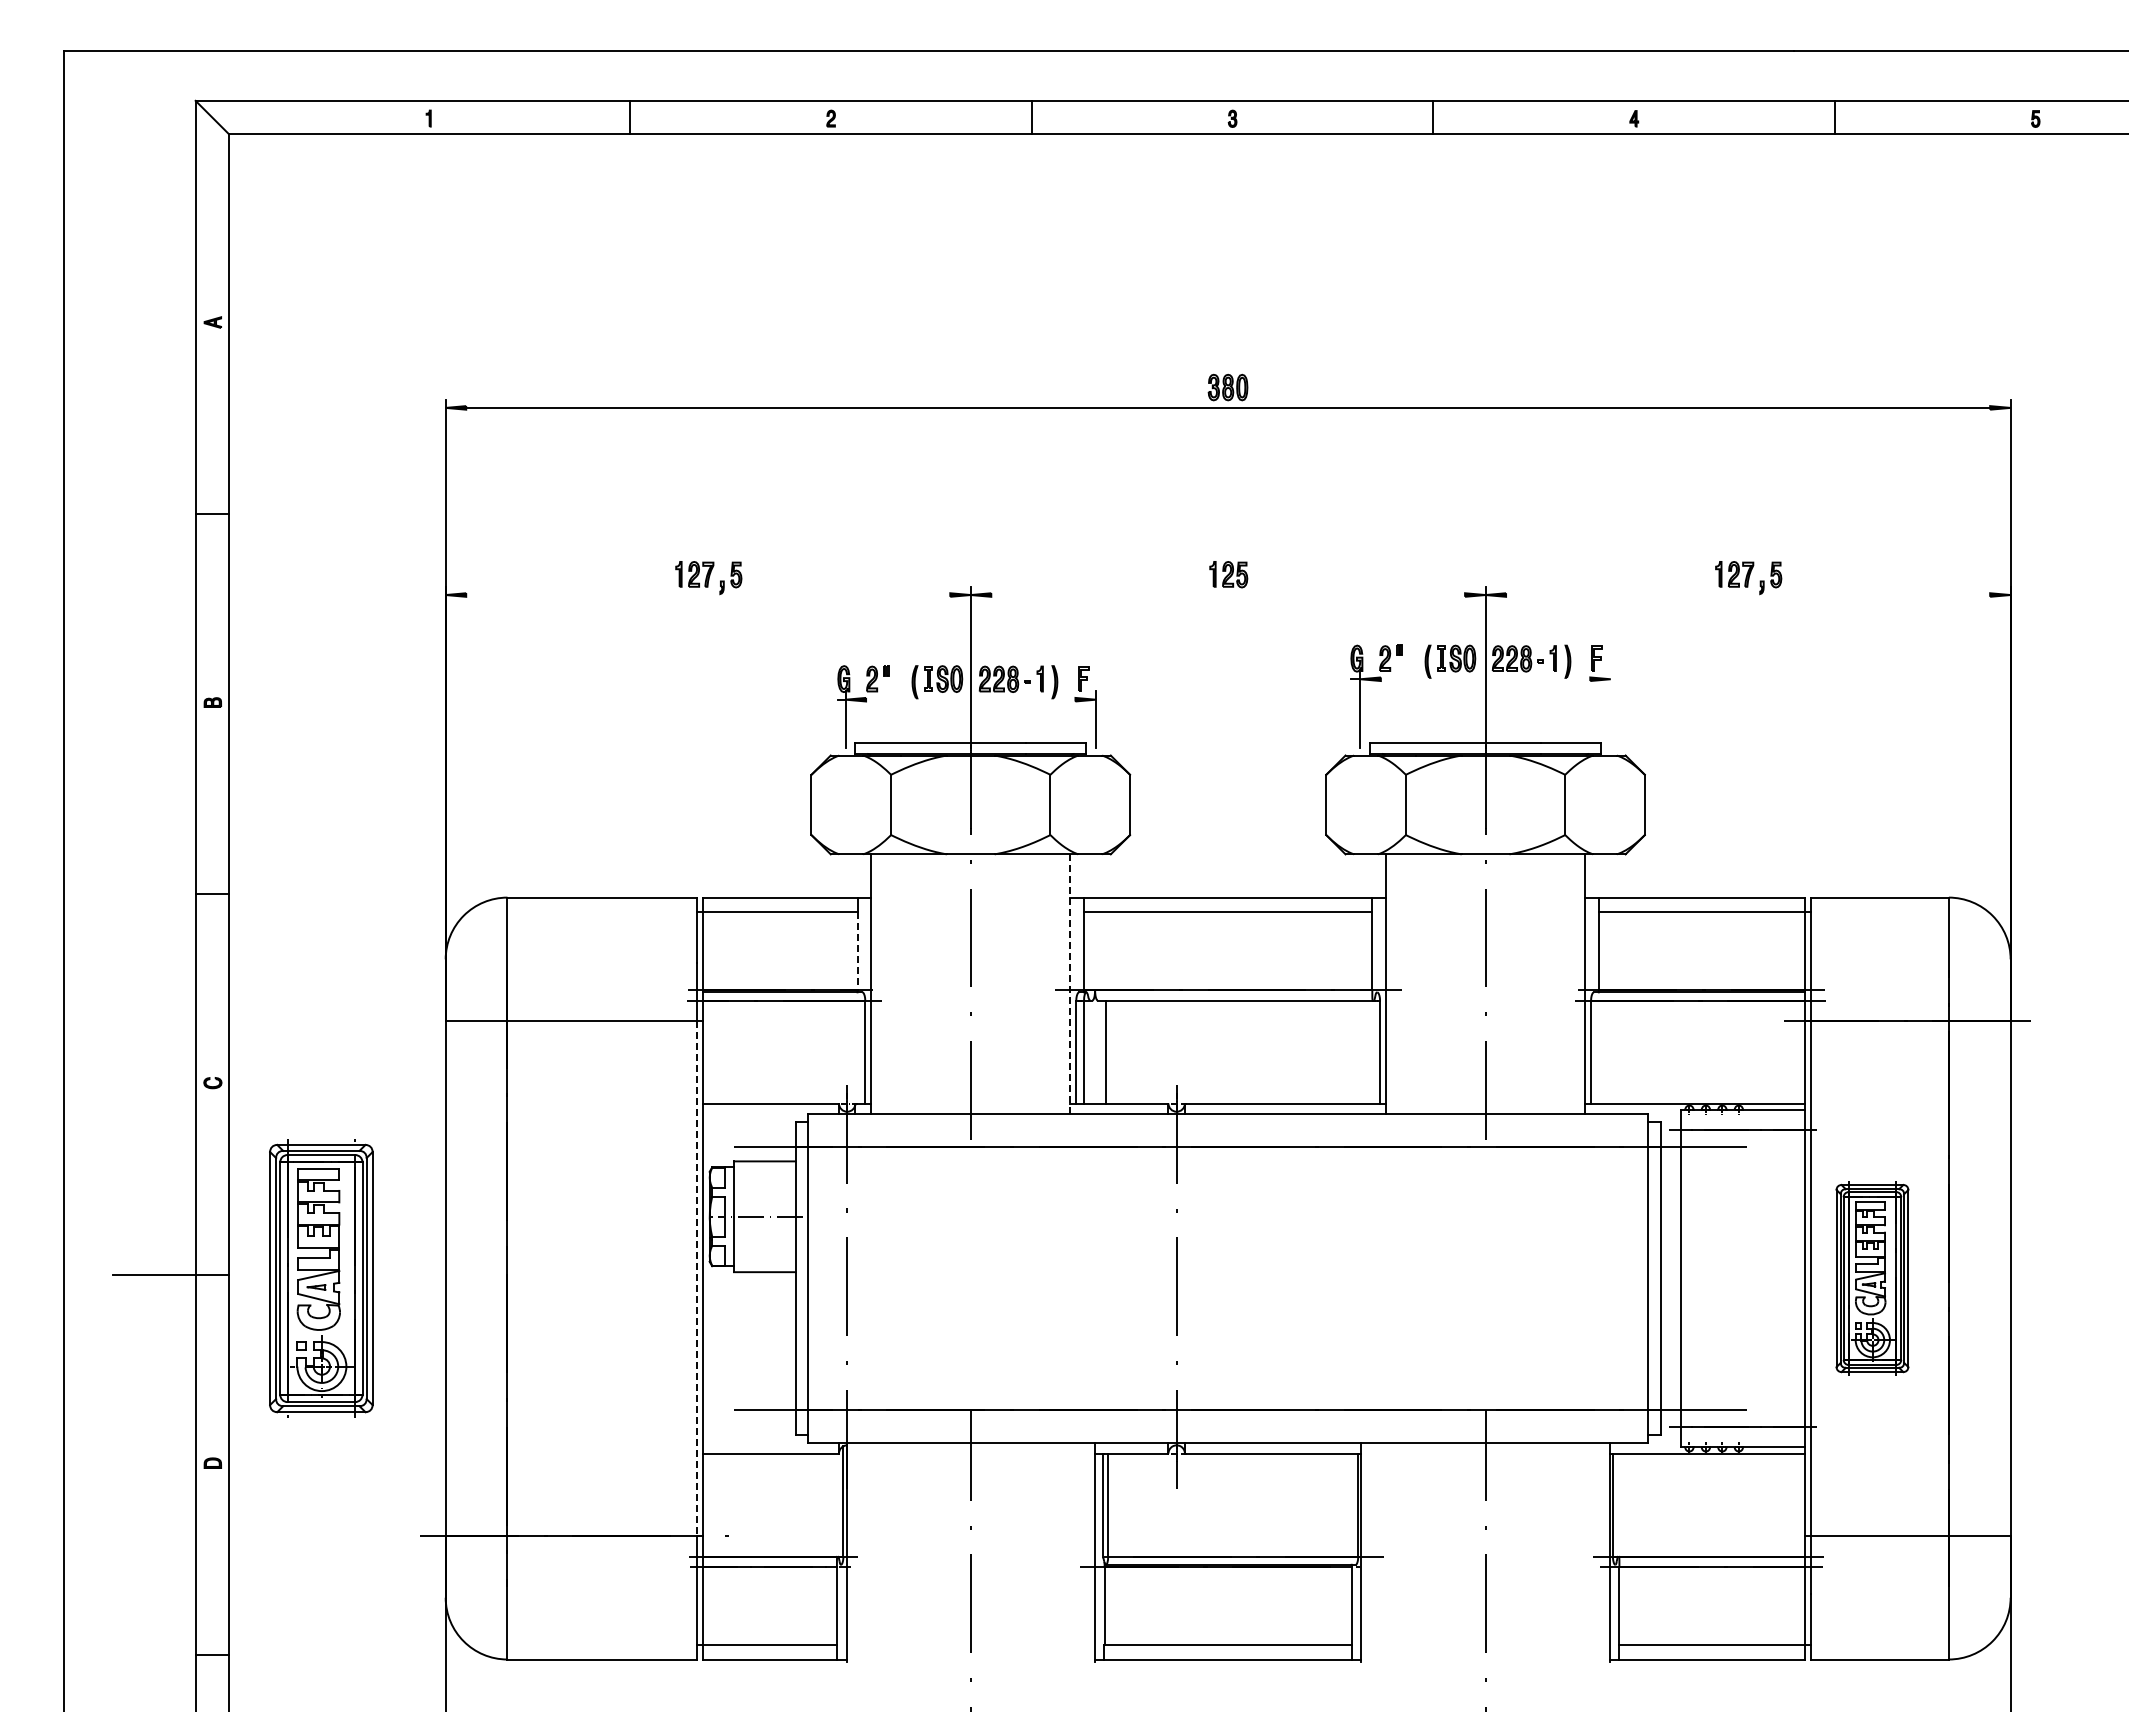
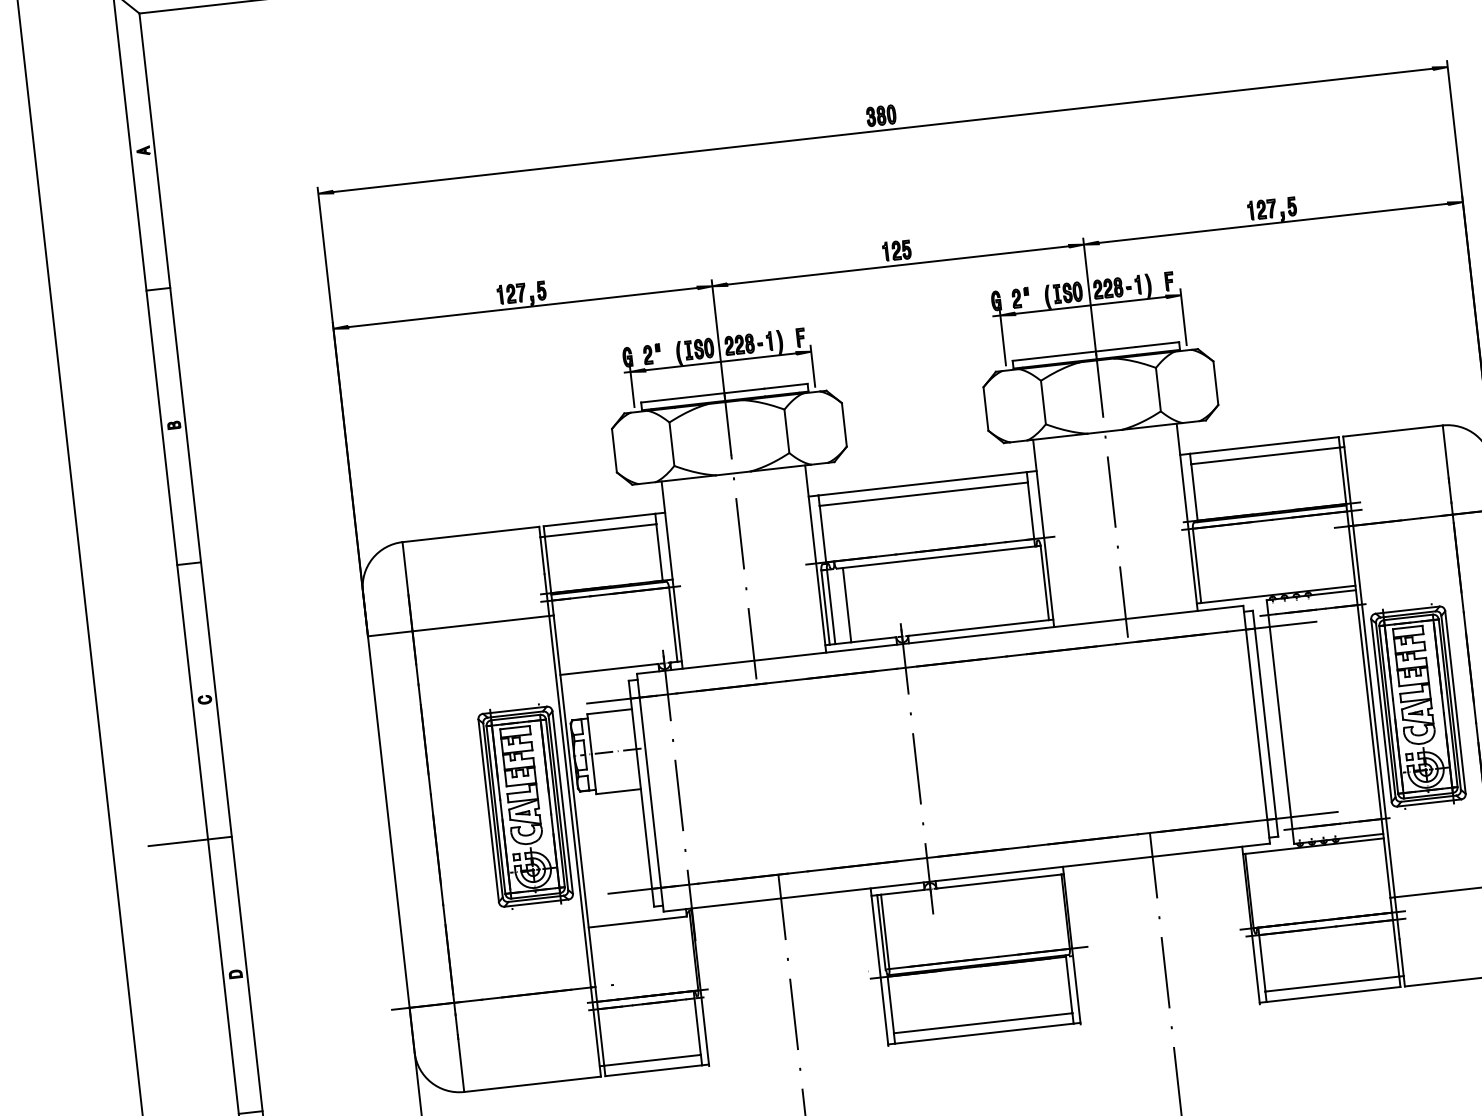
line: (708, 595) -> (523, 307), added
line: (1228, 595) -> (898, 265), added
line: (1748, 595) -> (1273, 223), added
line: (1485, 679) -> (1090, 305), added
line: (970, 699) -> (720, 361), added
line: (1610, 709) -> (1183, 317), added
line: (857, 951) -> (659, 552), dashed -> solid
line: (1070, 984) -> (815, 559), dashed -> solid
part: (321, 1278) -> (525, 806), moved
part: (1872, 1278) -> (1418, 706), size x1.43
line: (696, 1279) -> (569, 802), dashed -> solid

